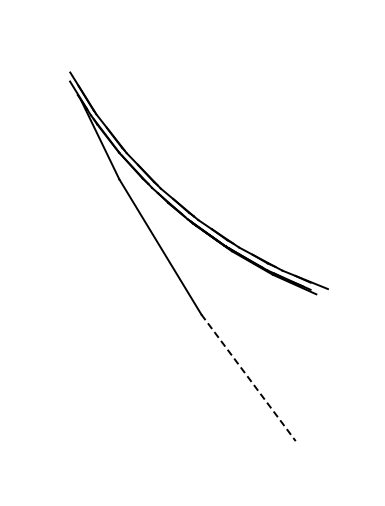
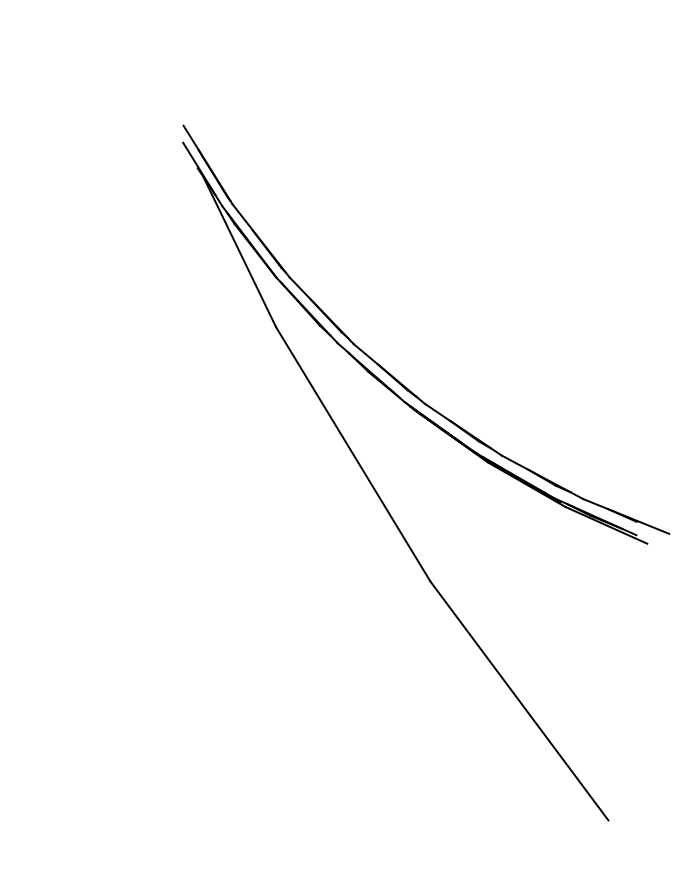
line: (248, 377) -> (519, 700), dashed -> solid

